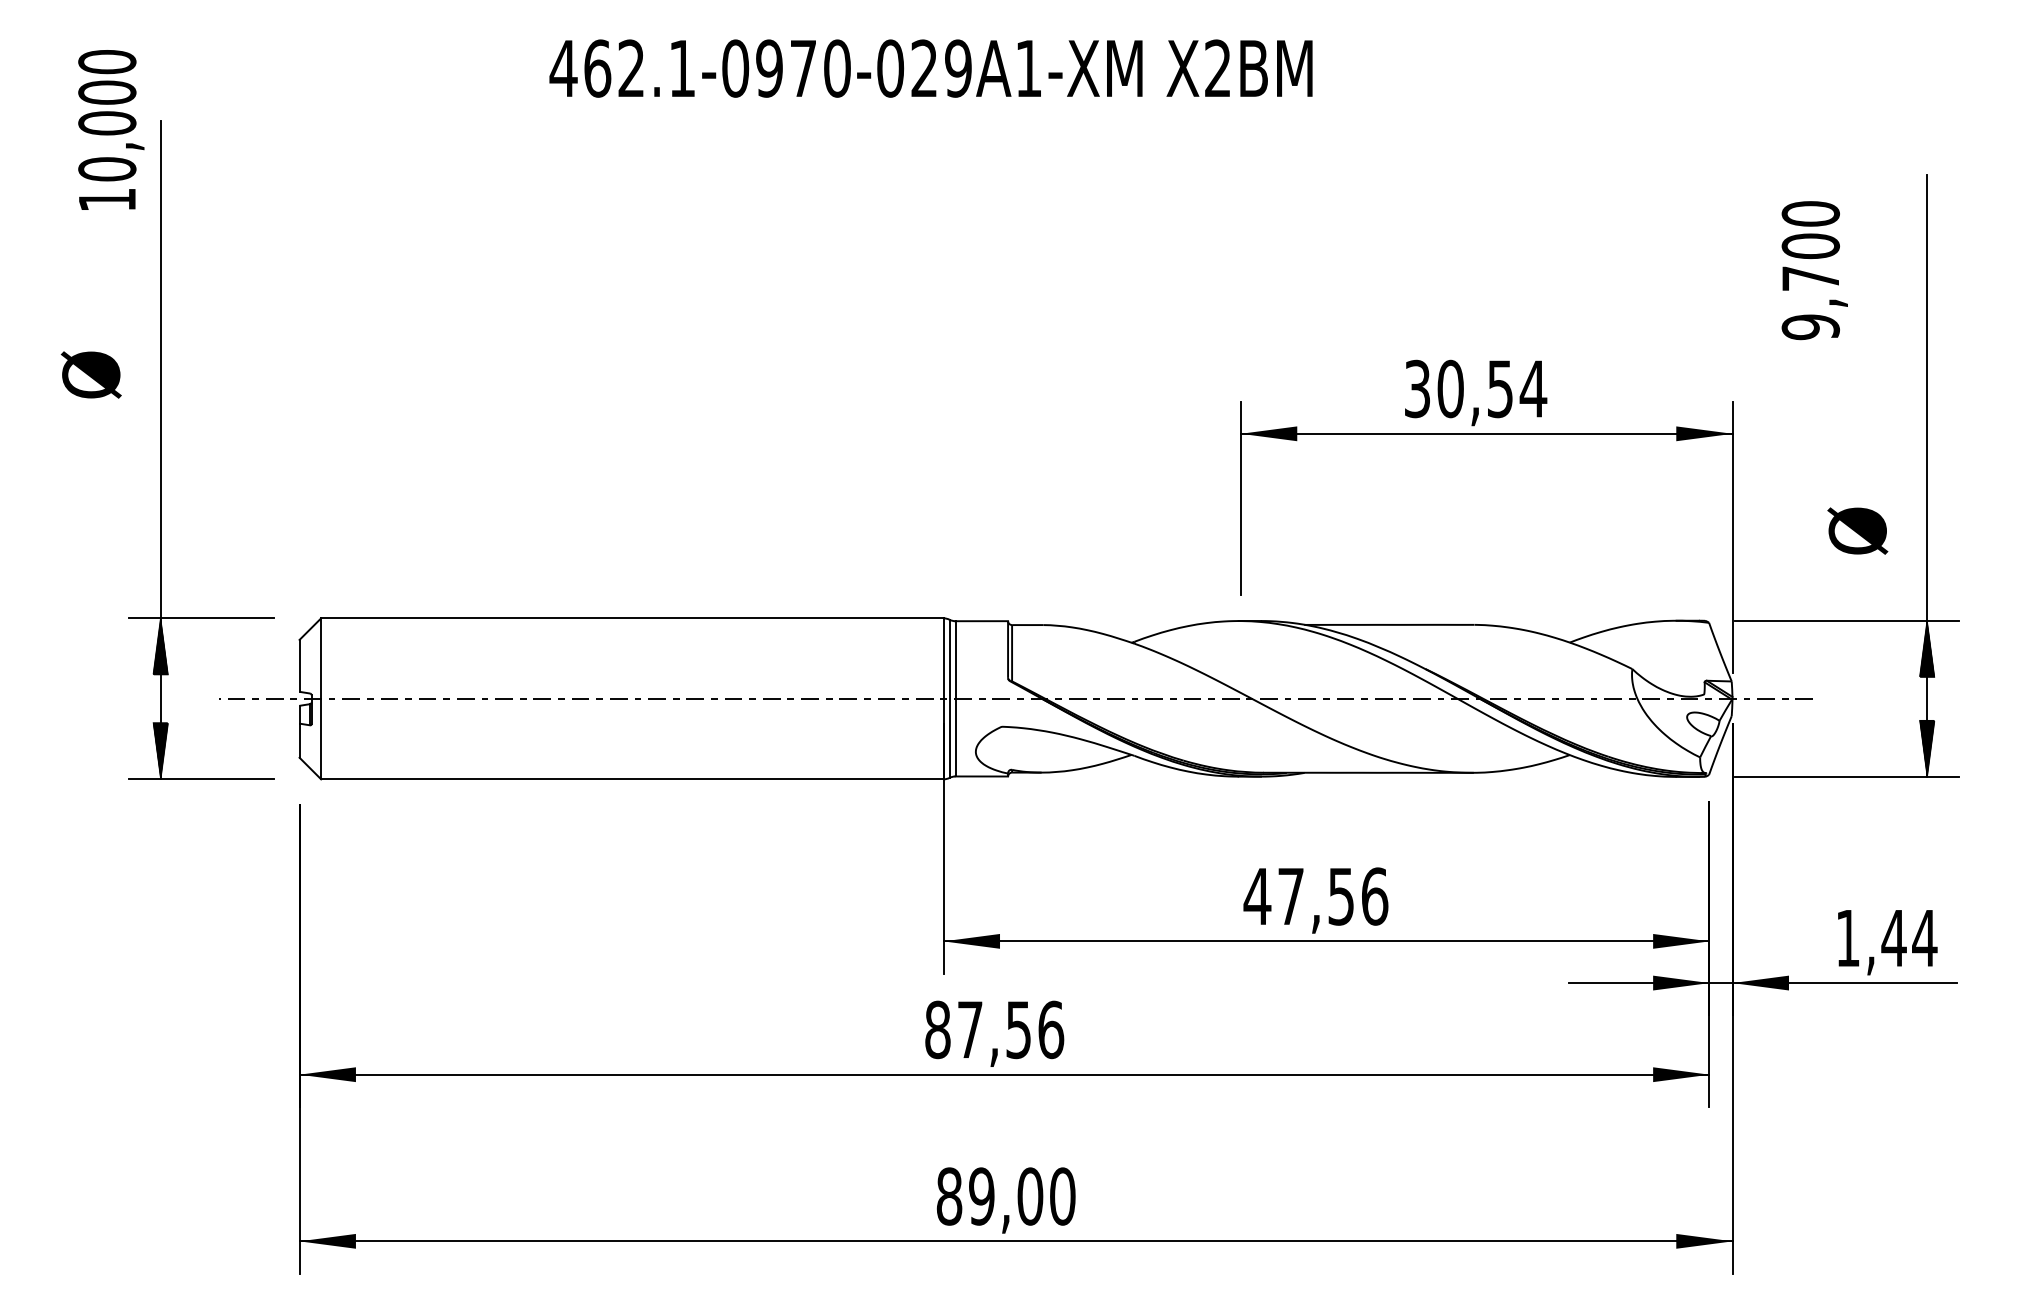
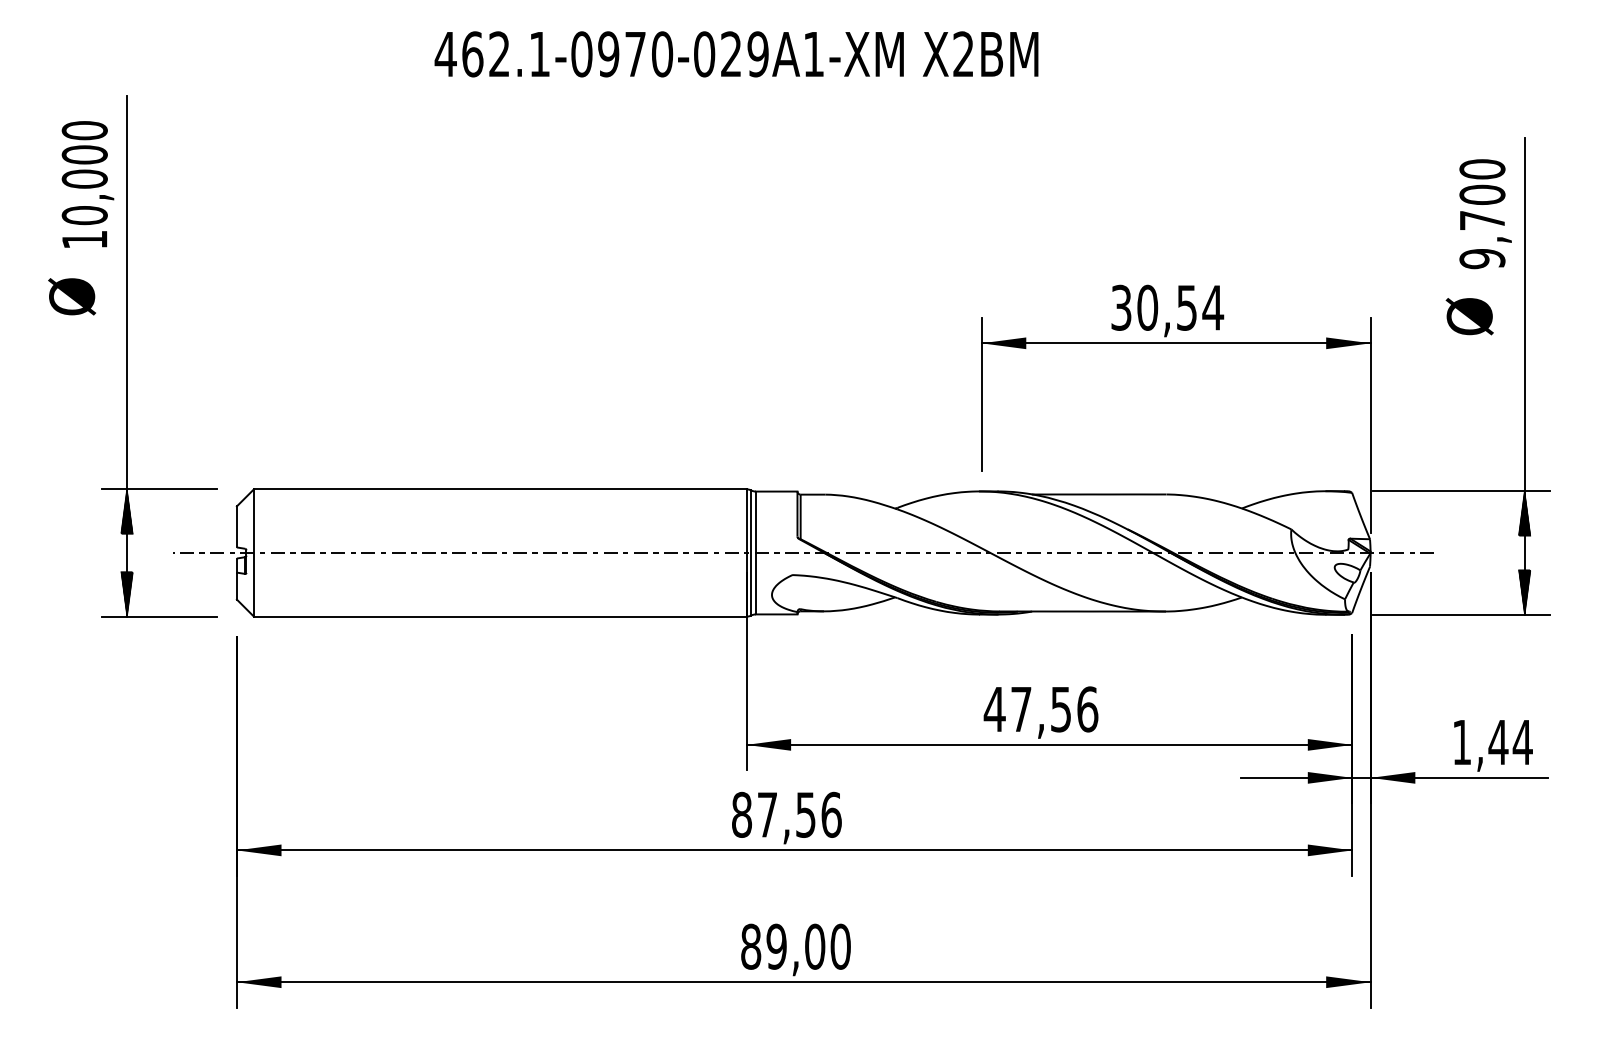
text: (111, 129) -> (88, 184), moved
text: (1814, 270) -> (1485, 214), moved
text: (1857, 530) -> (1469, 316), moved

